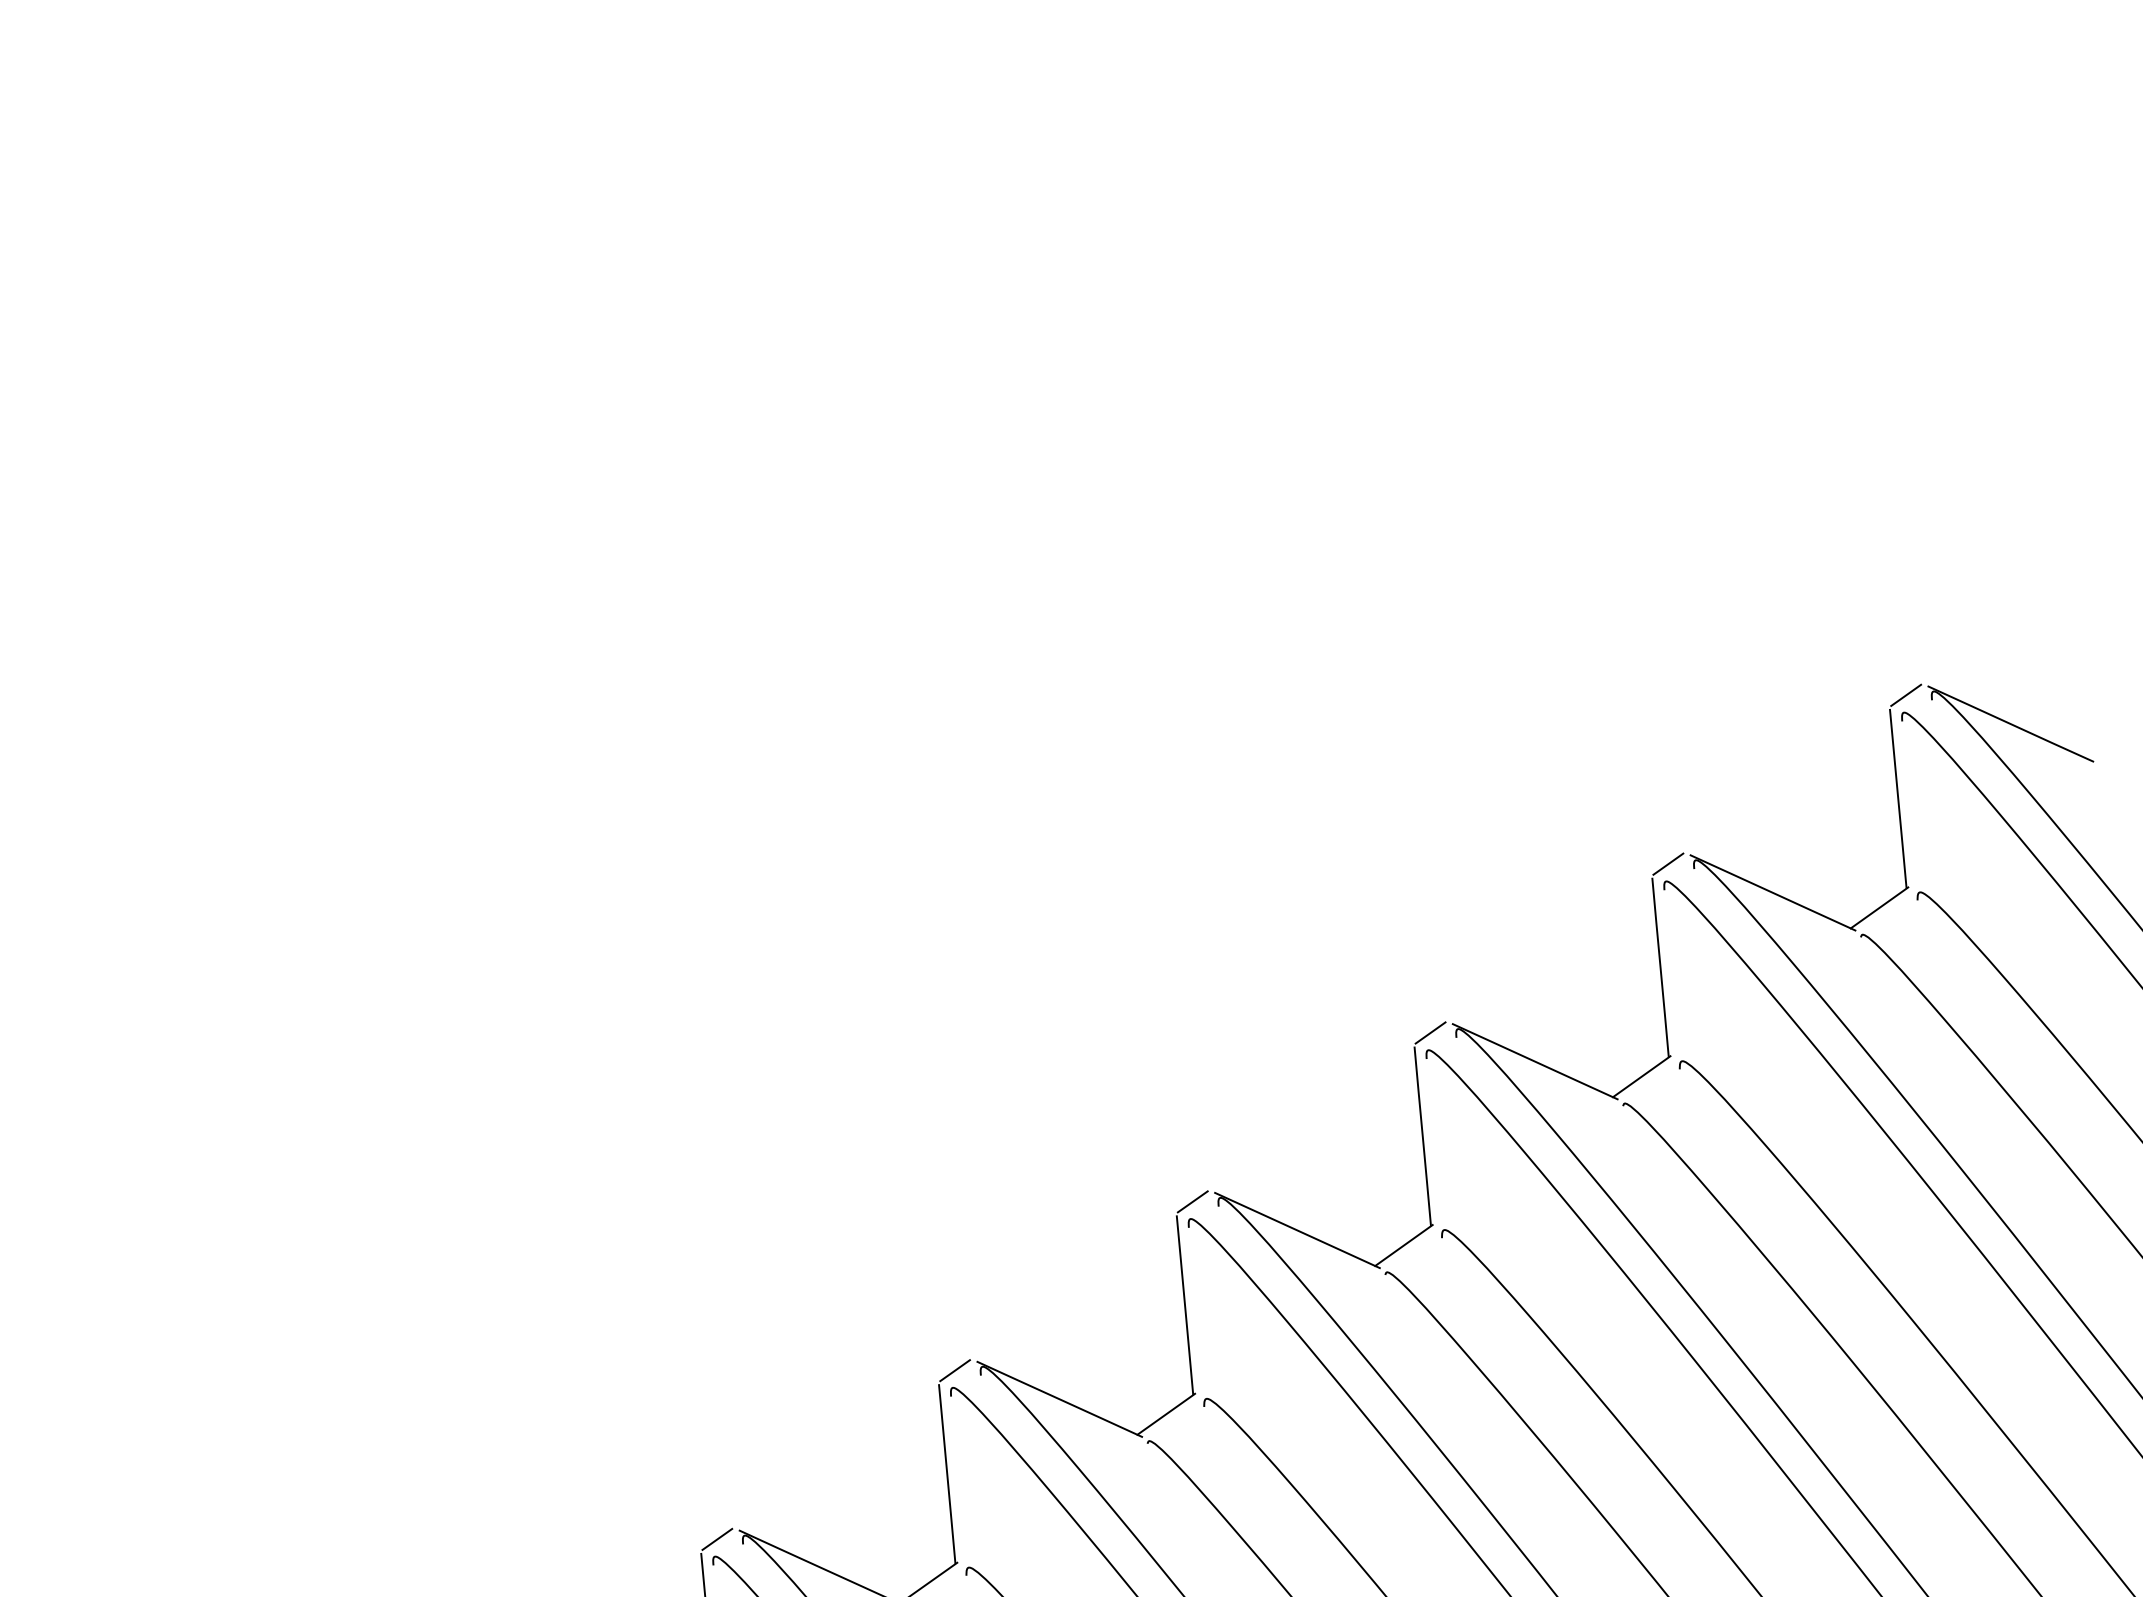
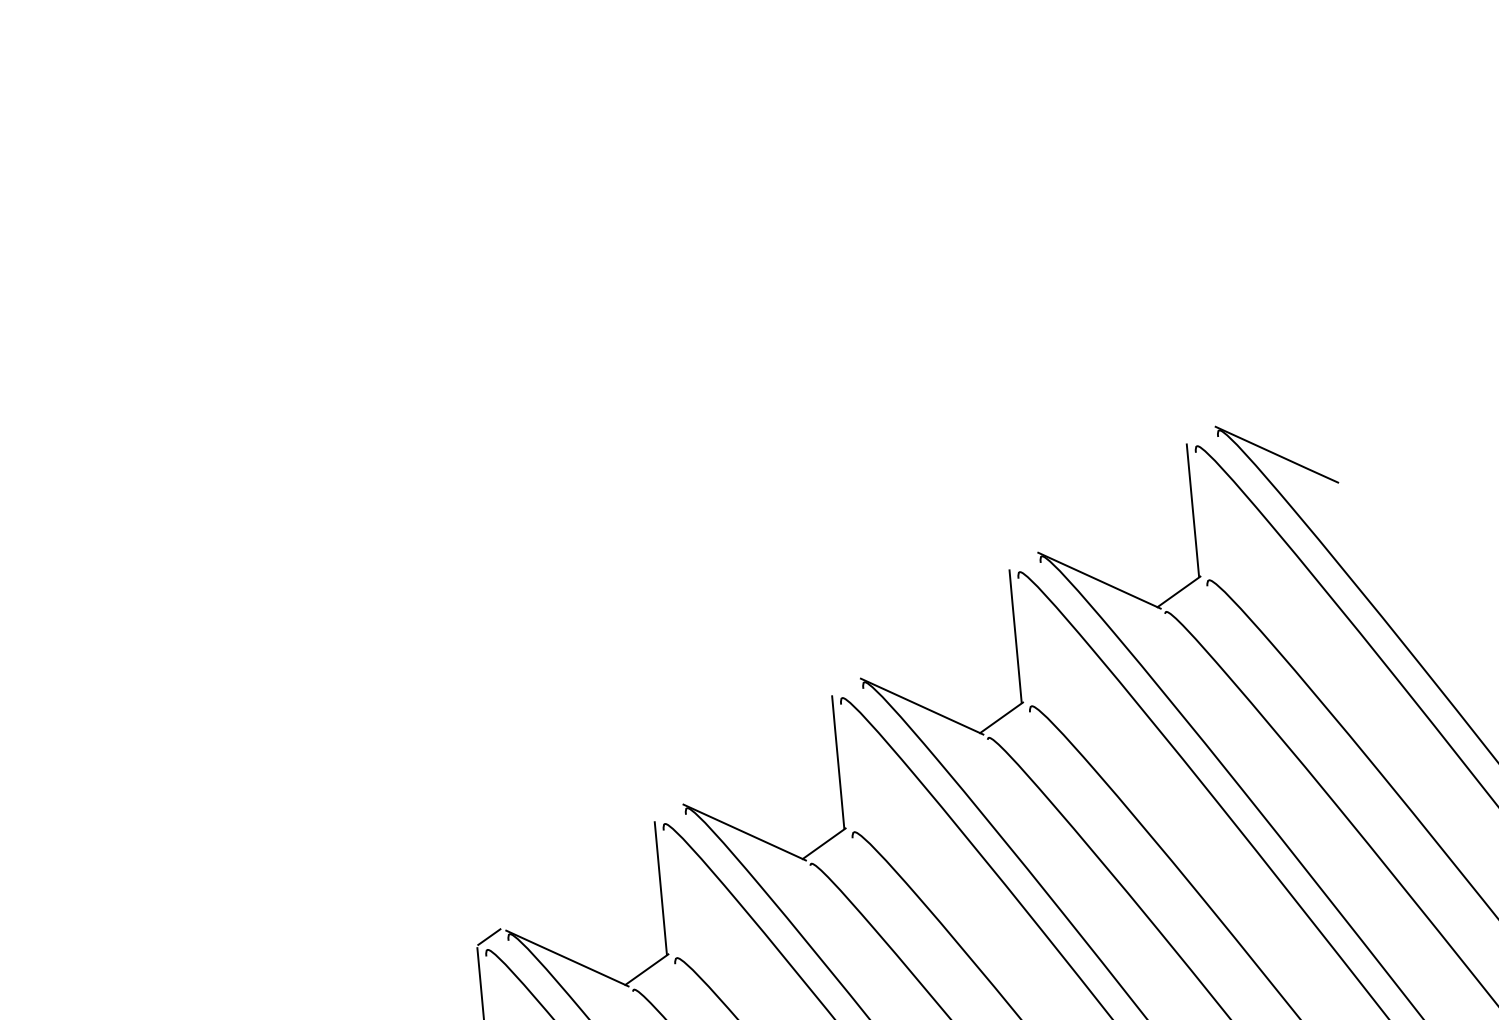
line: (1906, 694) -> (1199, 432), removed
line: (1668, 863) -> (1021, 558), removed
line: (1430, 1032) -> (843, 684), removed
line: (1192, 1201) -> (666, 810), removed

